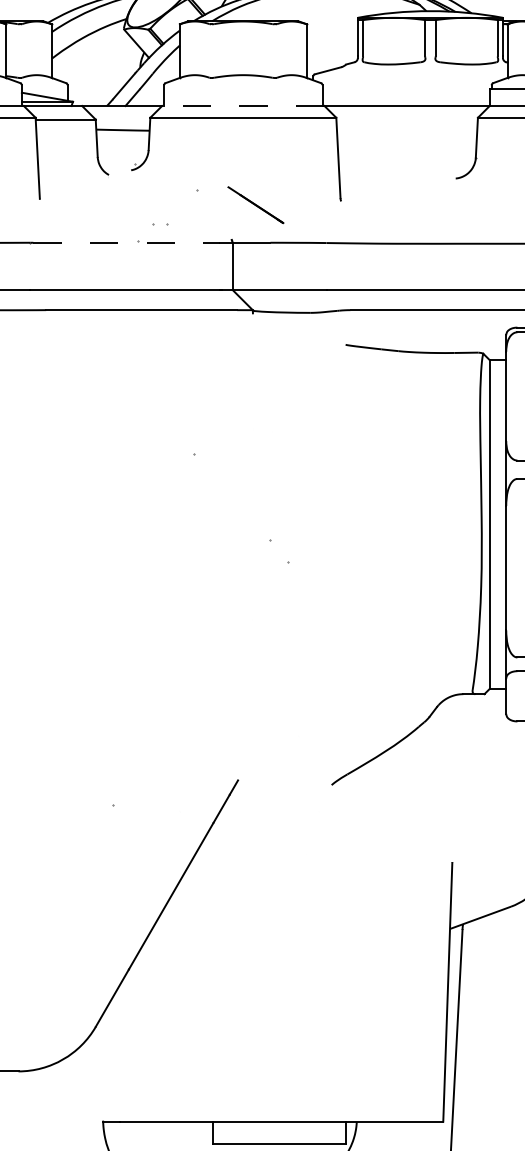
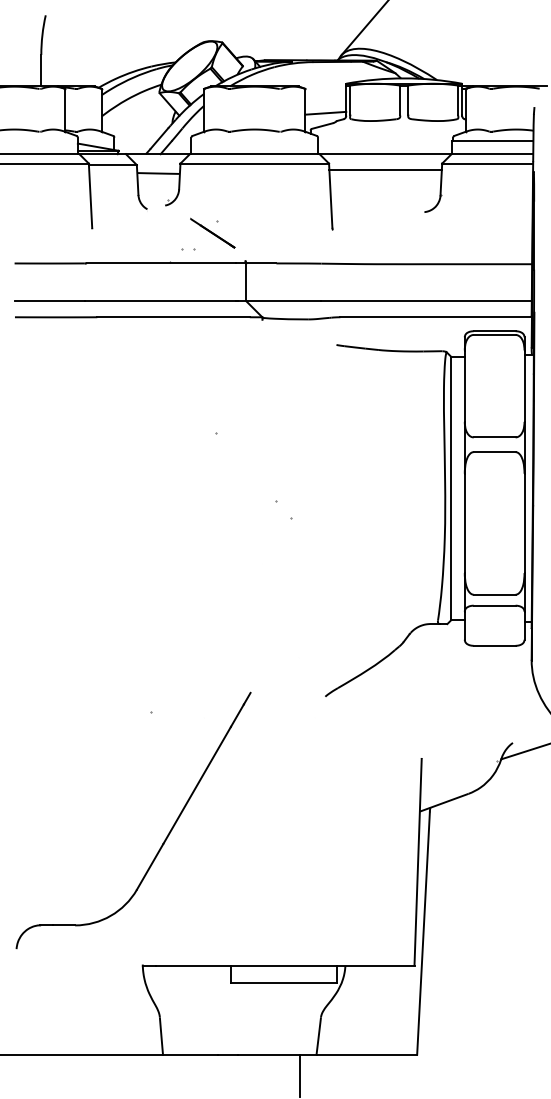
line: (331, 53) -> (325, 112), added
line: (242, 106) -> (254, 154), dashed -> solid
line: (406, 125) -> (385, 169), added
line: (255, 204) -> (212, 232), moved
line: (126, 242) -> (161, 263), dashed -> solid

